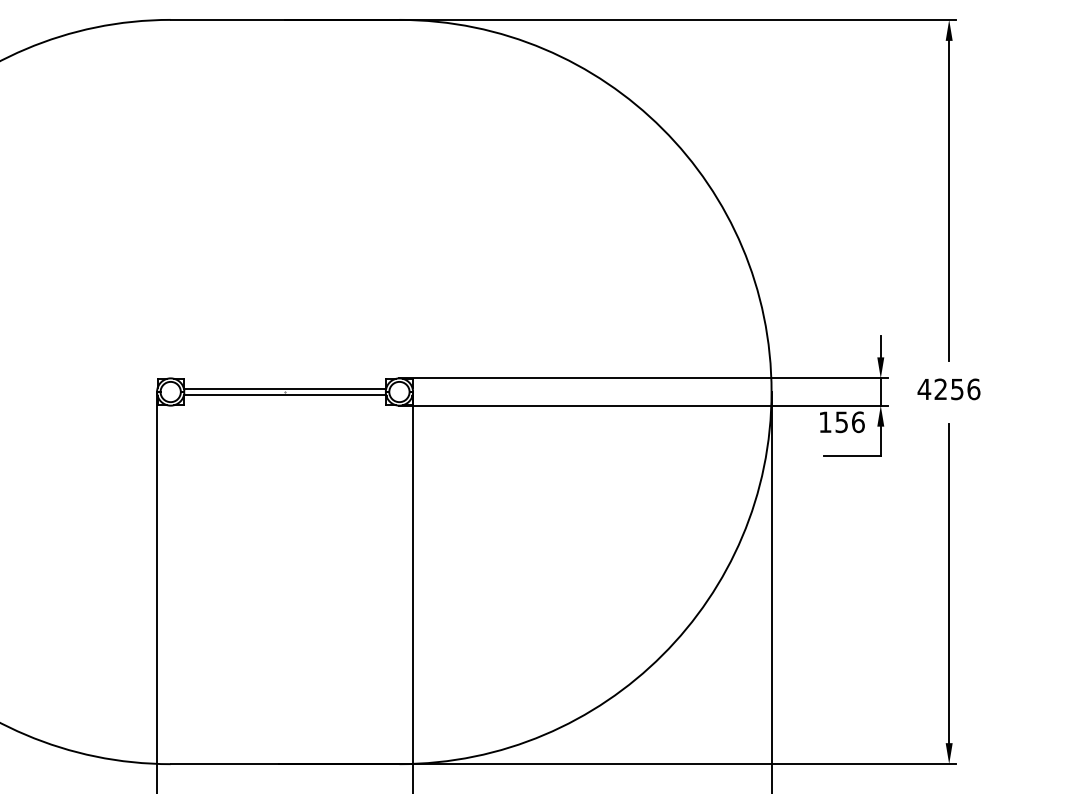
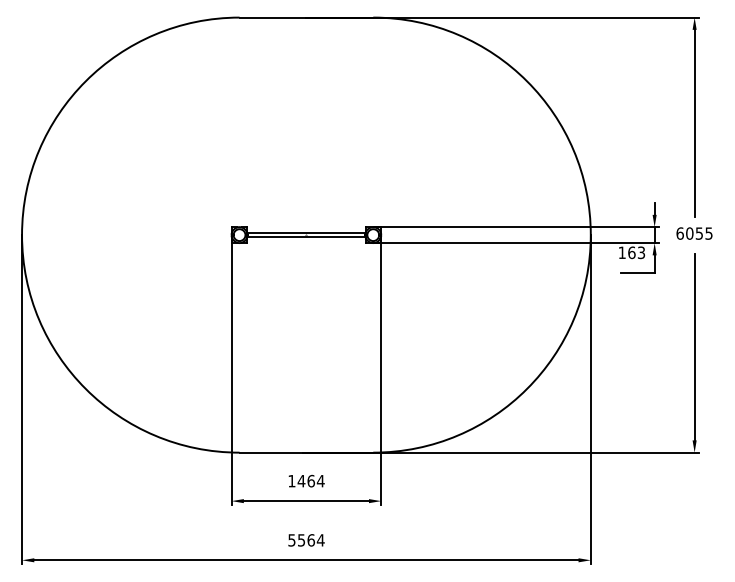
text: (948, 389) -> (694, 233), 4256 -> 6055
text: (849, 421) -> (636, 252), 156 -> 163

